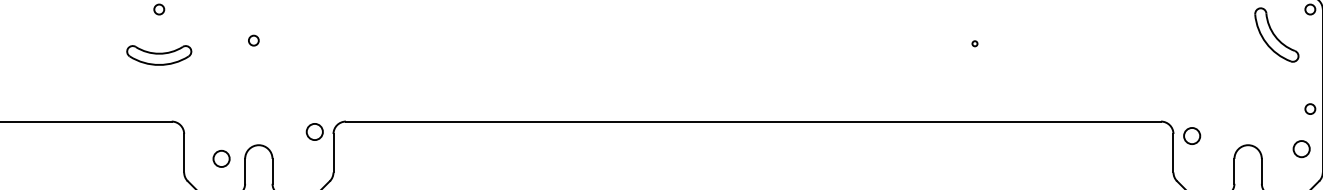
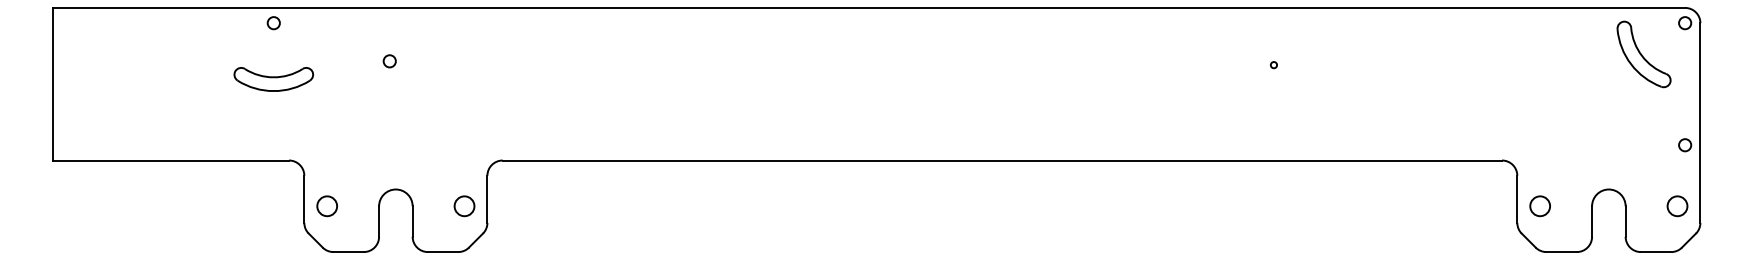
circle: (314, 132) -> (464, 206), moved
circle: (1191, 136) -> (1539, 206), moved
circle: (1301, 149) -> (1677, 206), moved
circle: (221, 159) -> (326, 206), moved

